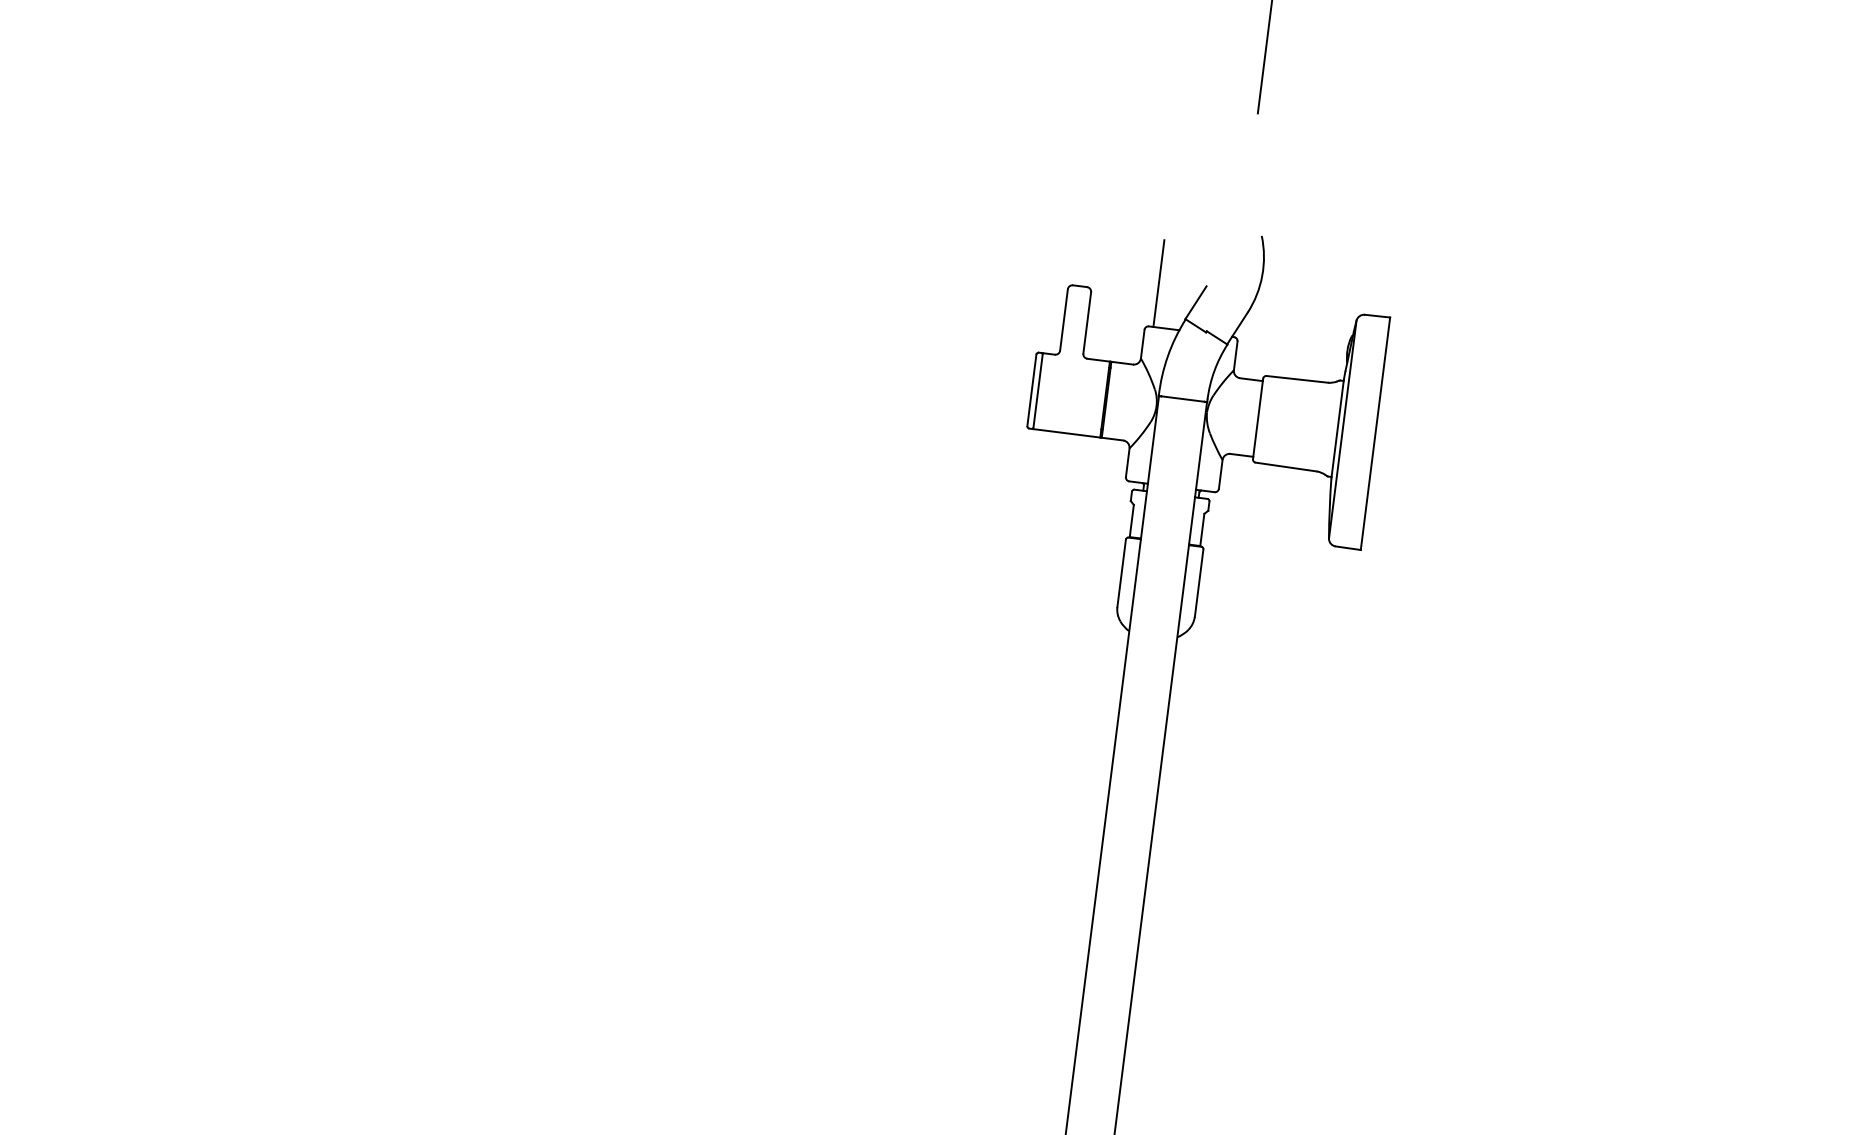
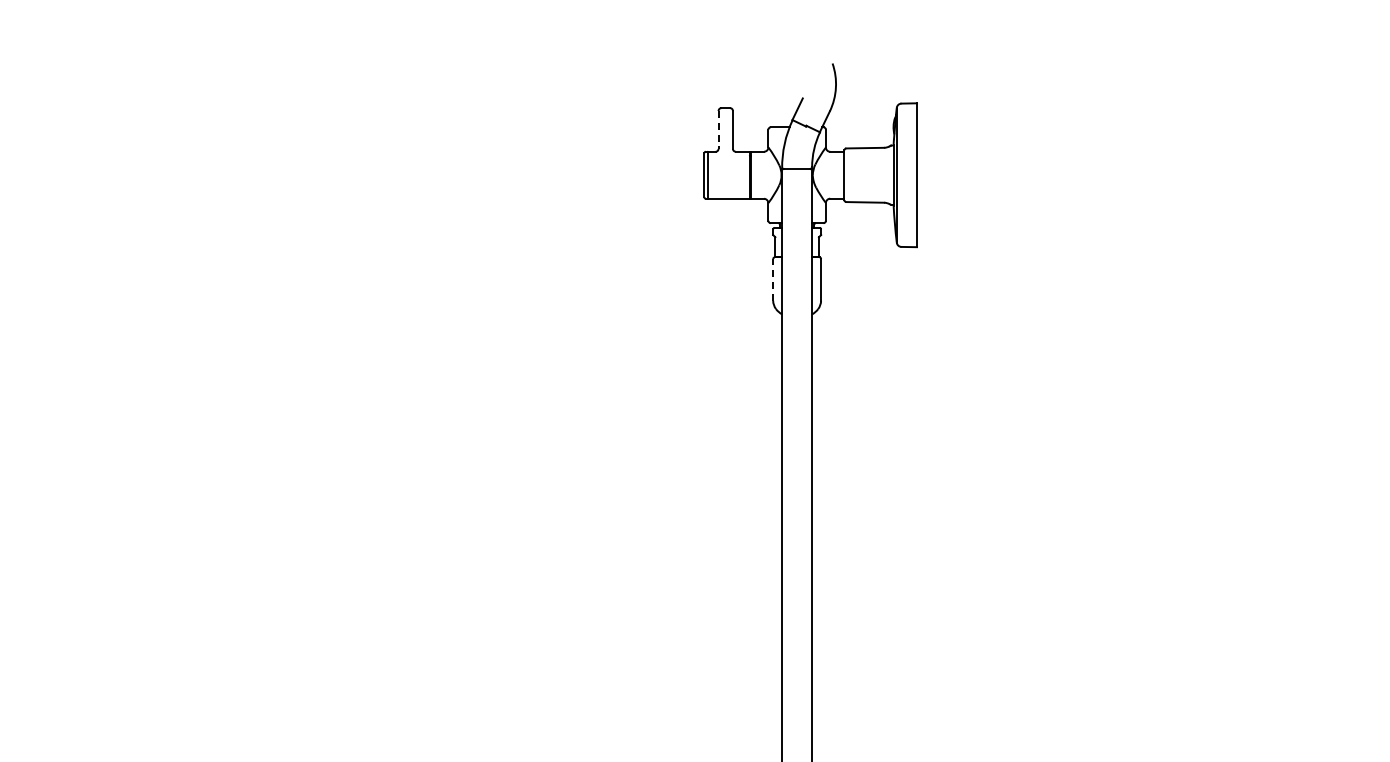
line: (1158, 283) -> (773, 100), removed
line: (1063, 319) -> (718, 129), solid -> dashed
line: (1122, 572) -> (773, 279), solid -> dashed

